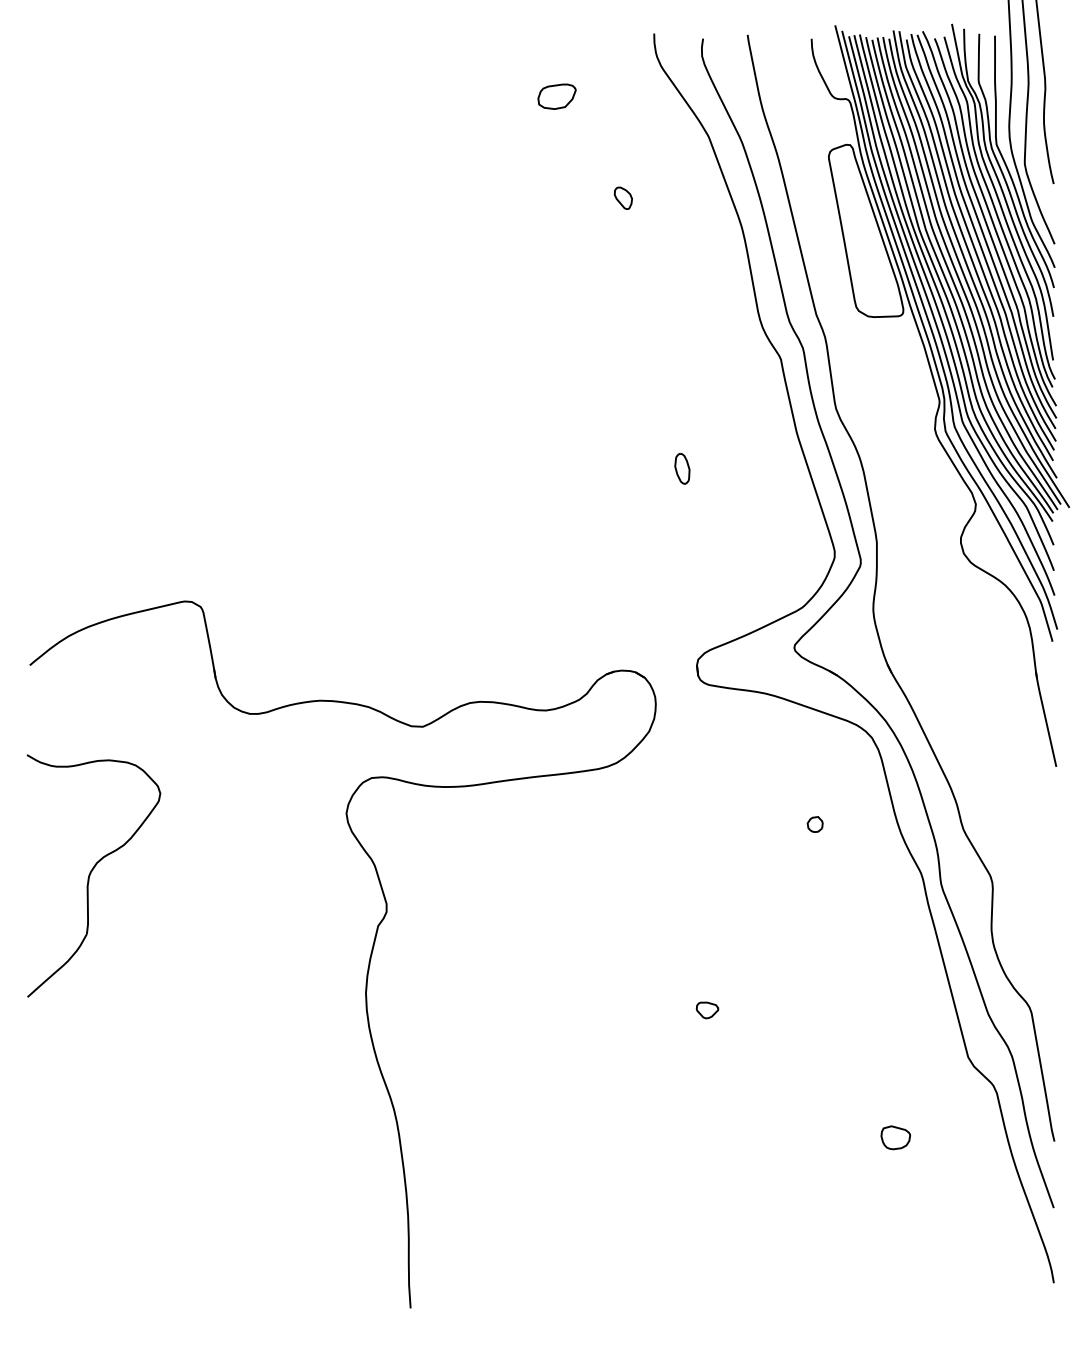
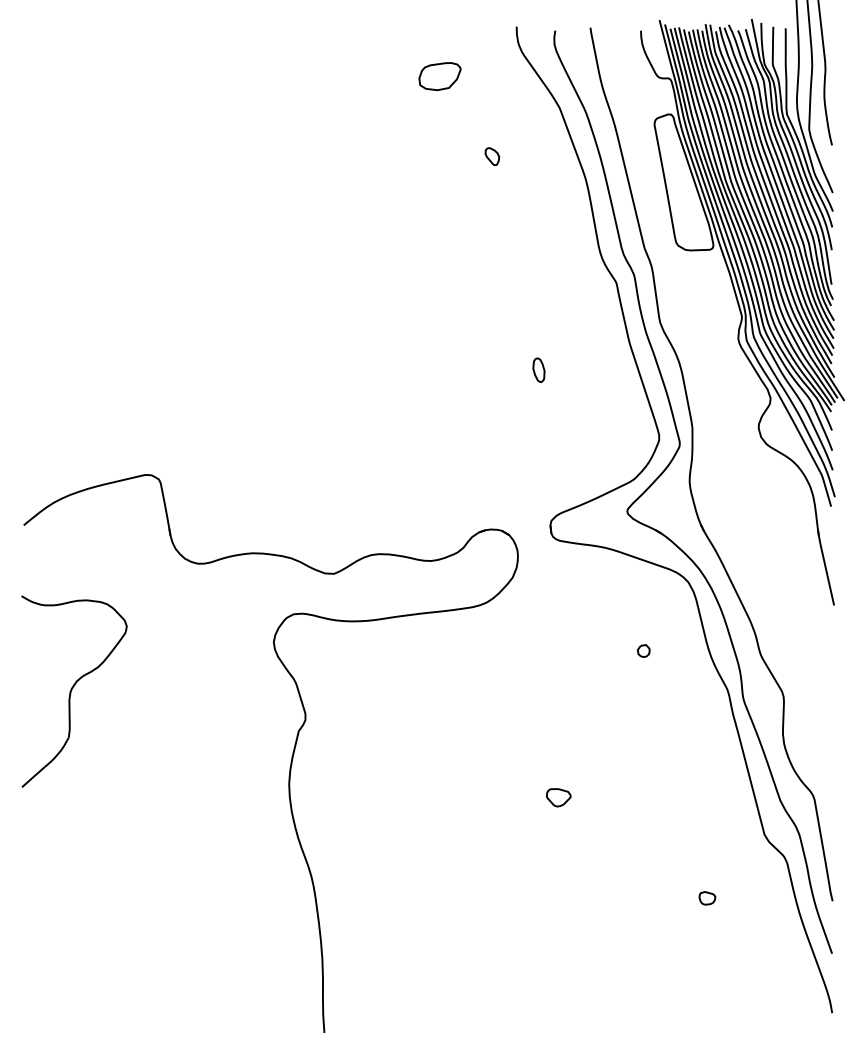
part: (556, 96) -> (439, 76), size x1.4
part: (707, 1010) -> (558, 797), size x1.4
part: (895, 1137) -> (707, 898), size x0.7

